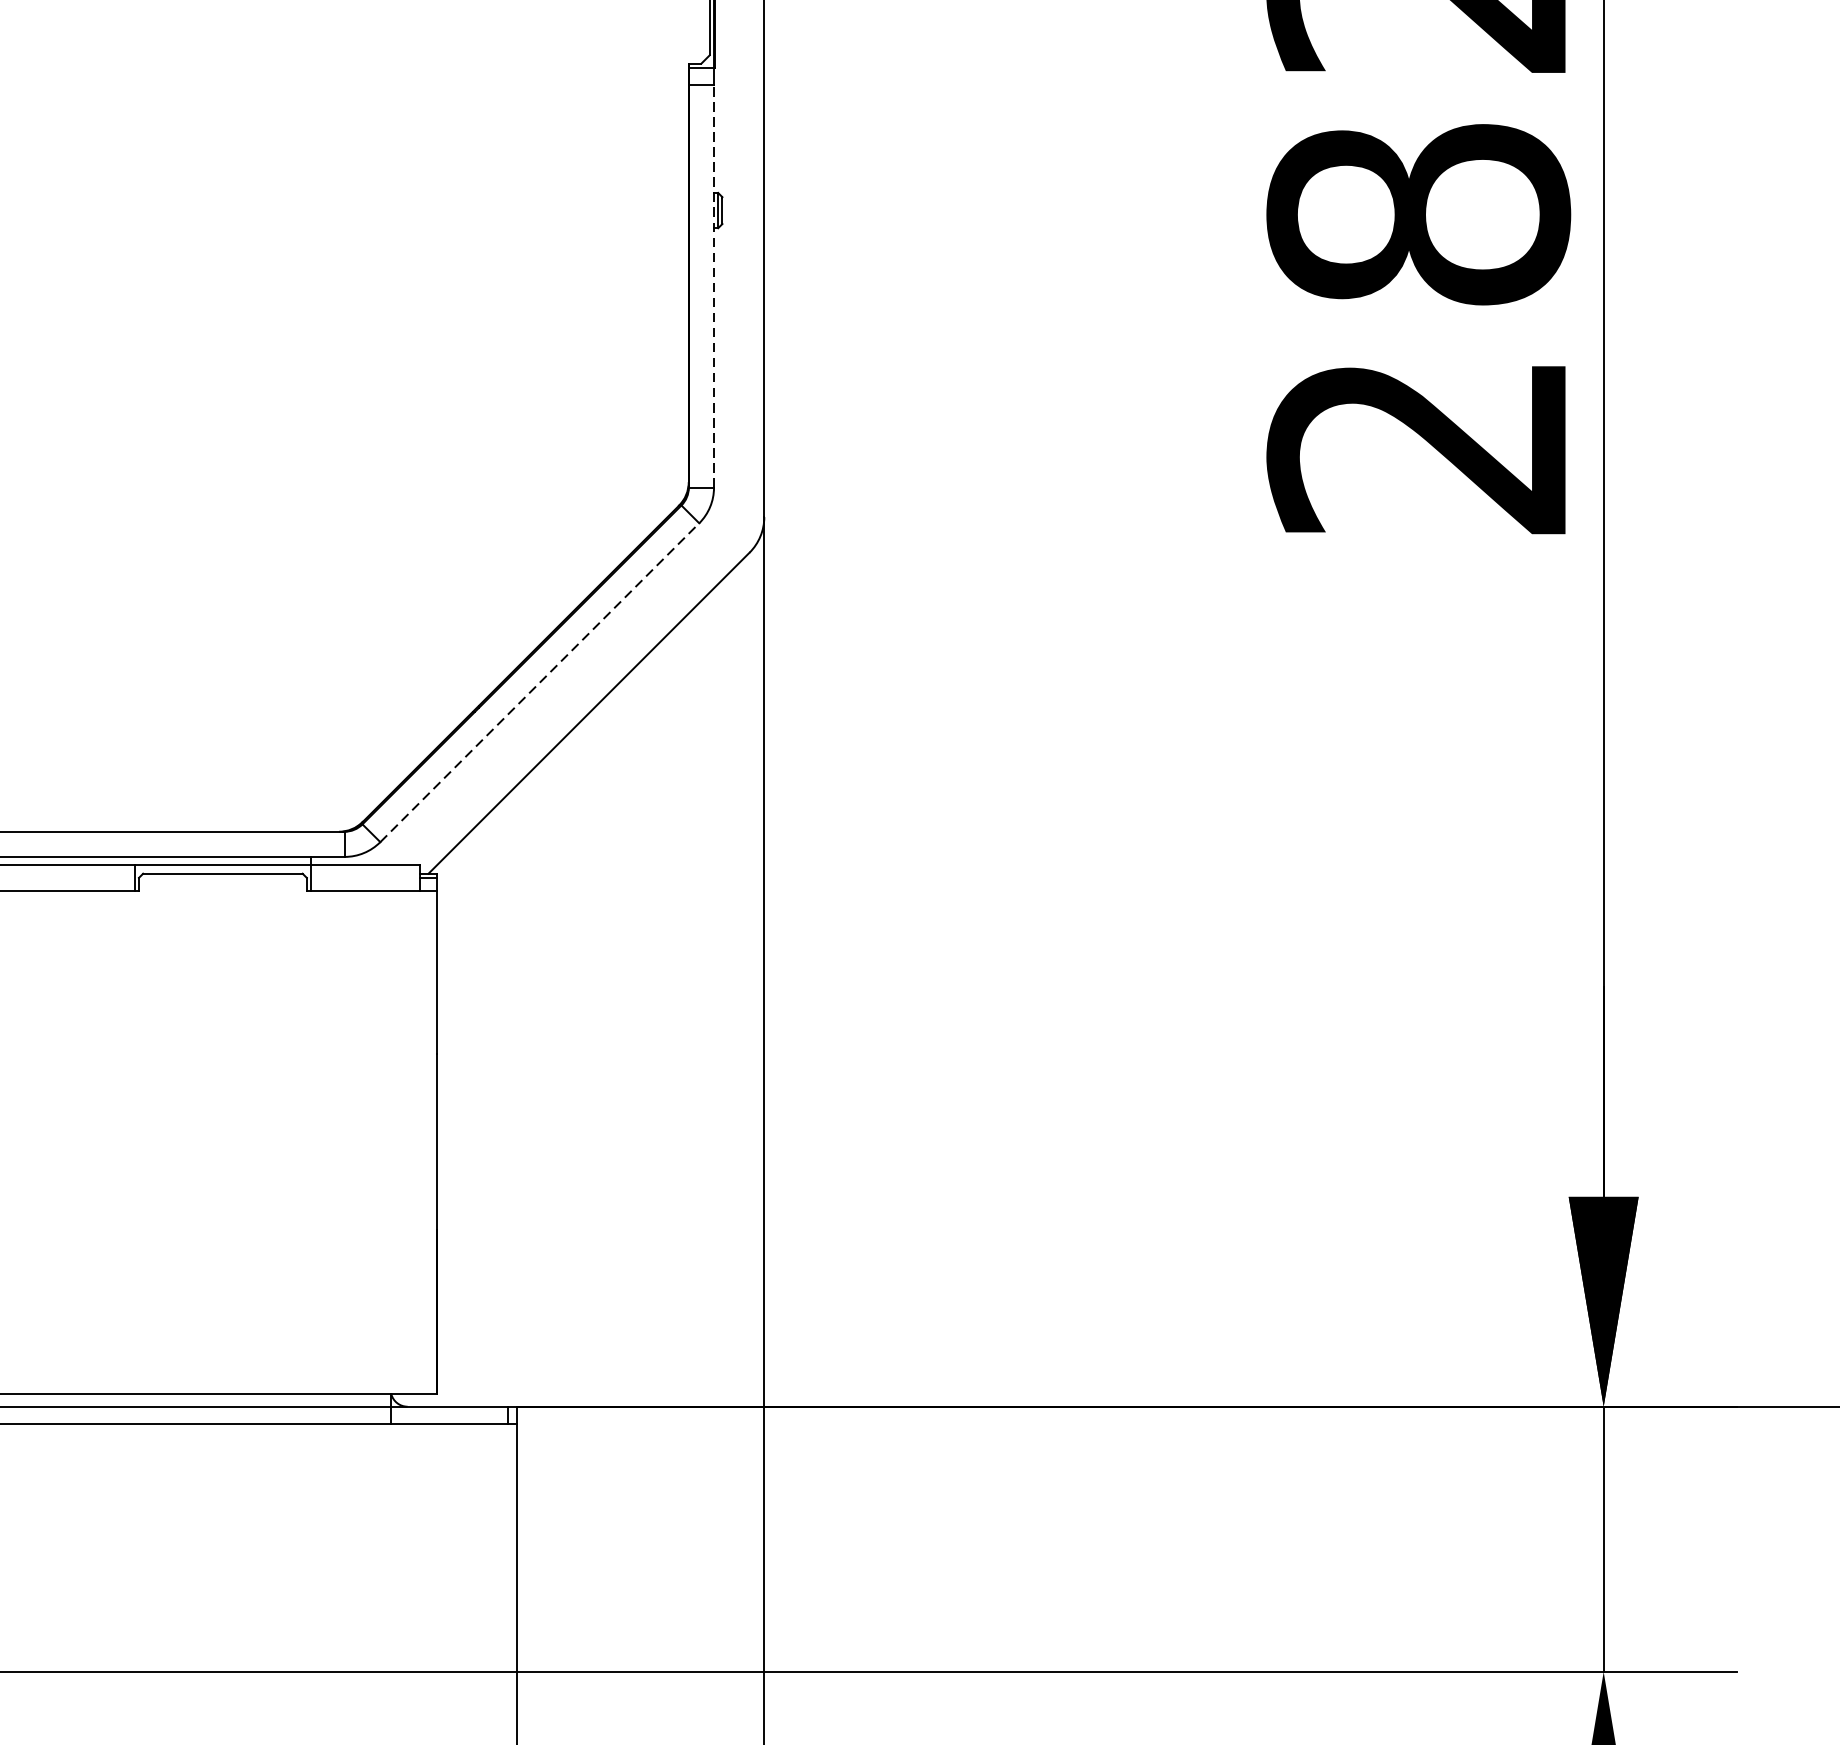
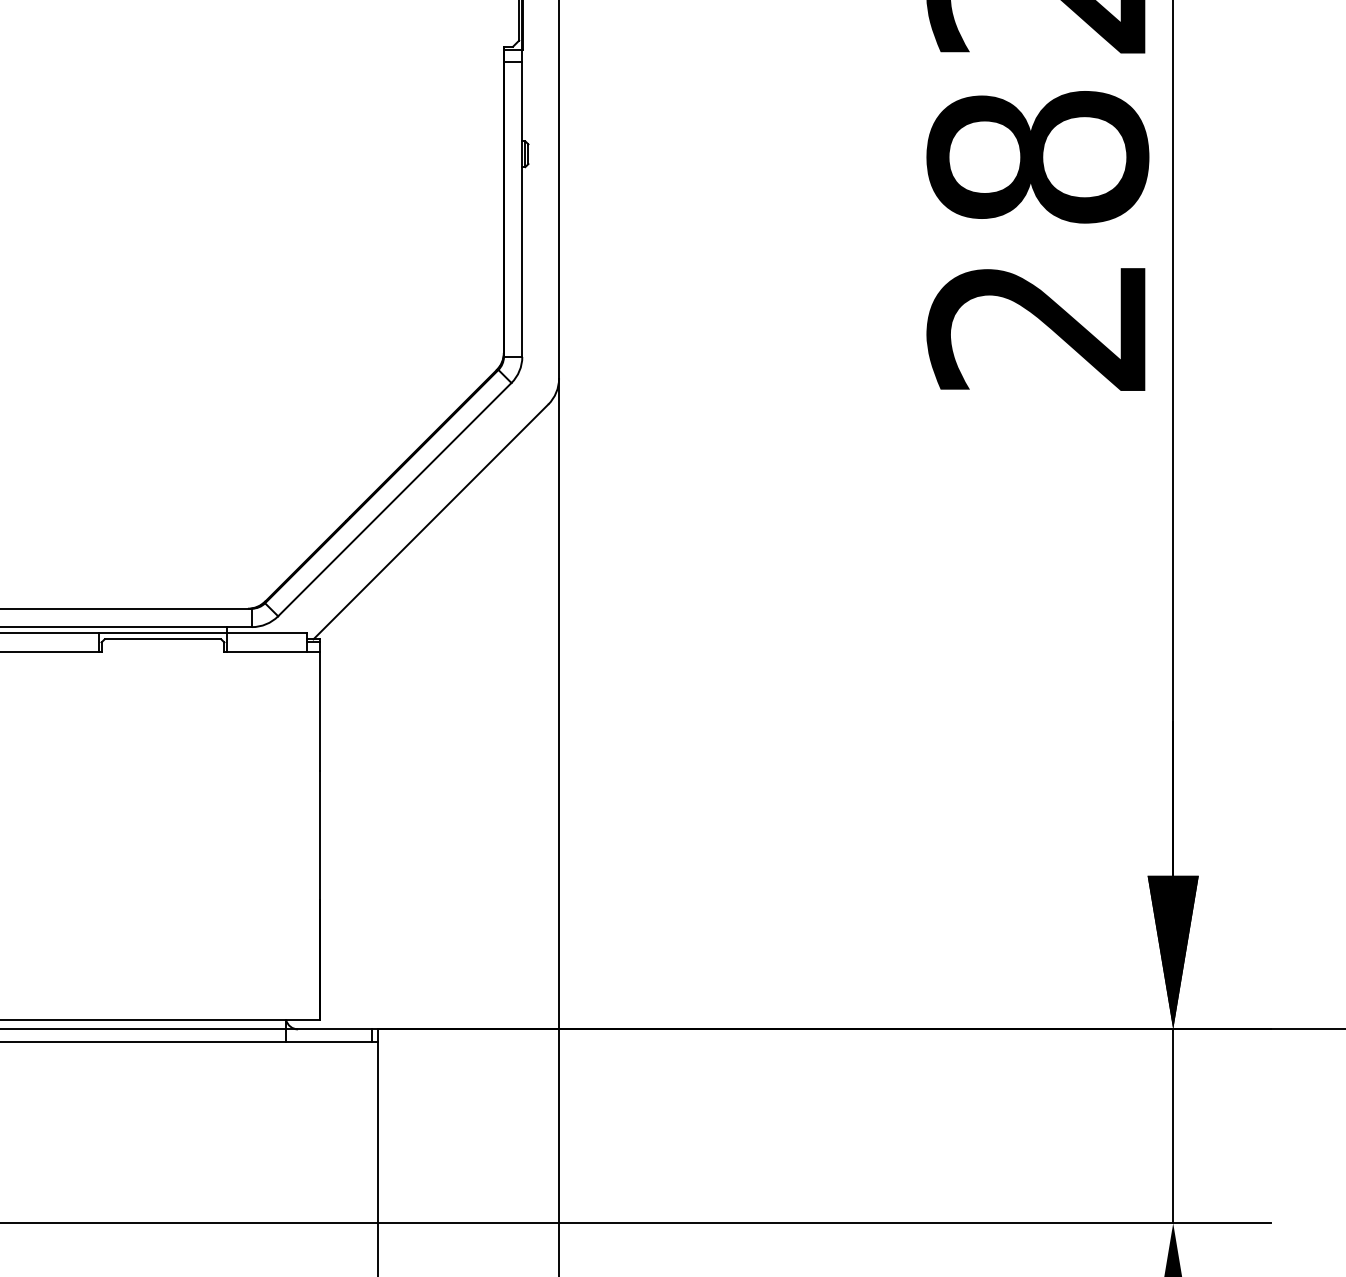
line: (714, 286) -> (522, 209), dashed -> solid
line: (539, 682) -> (394, 499), dashed -> solid

